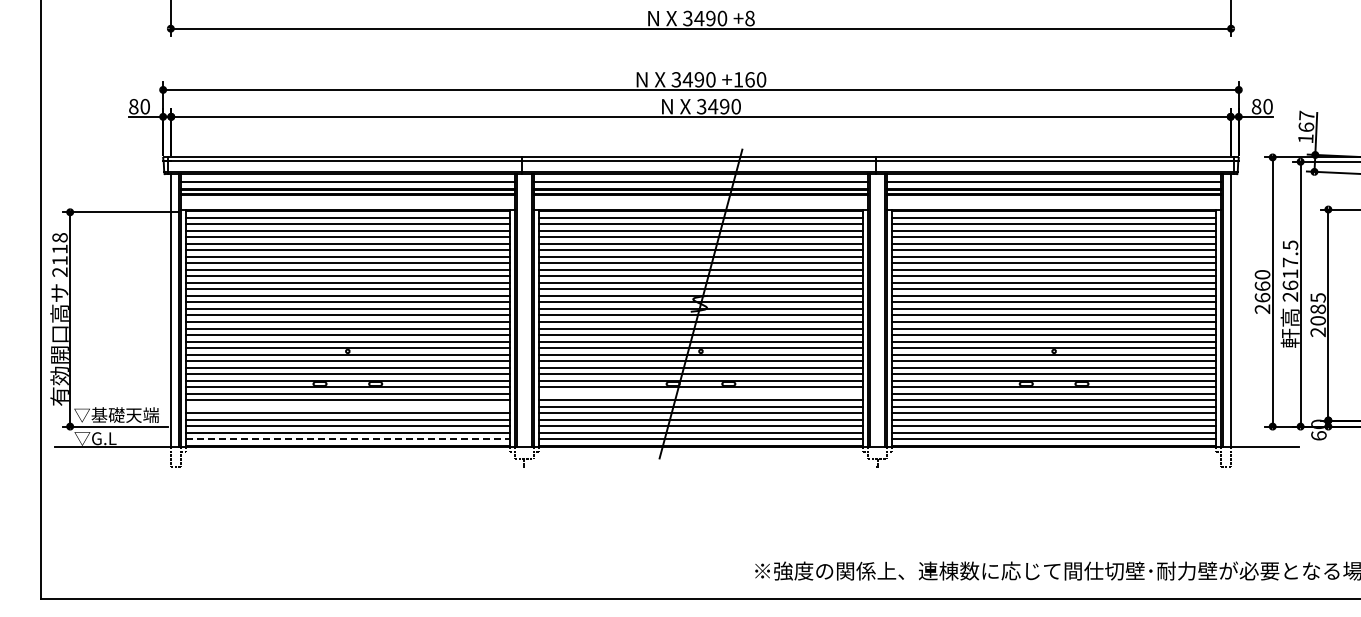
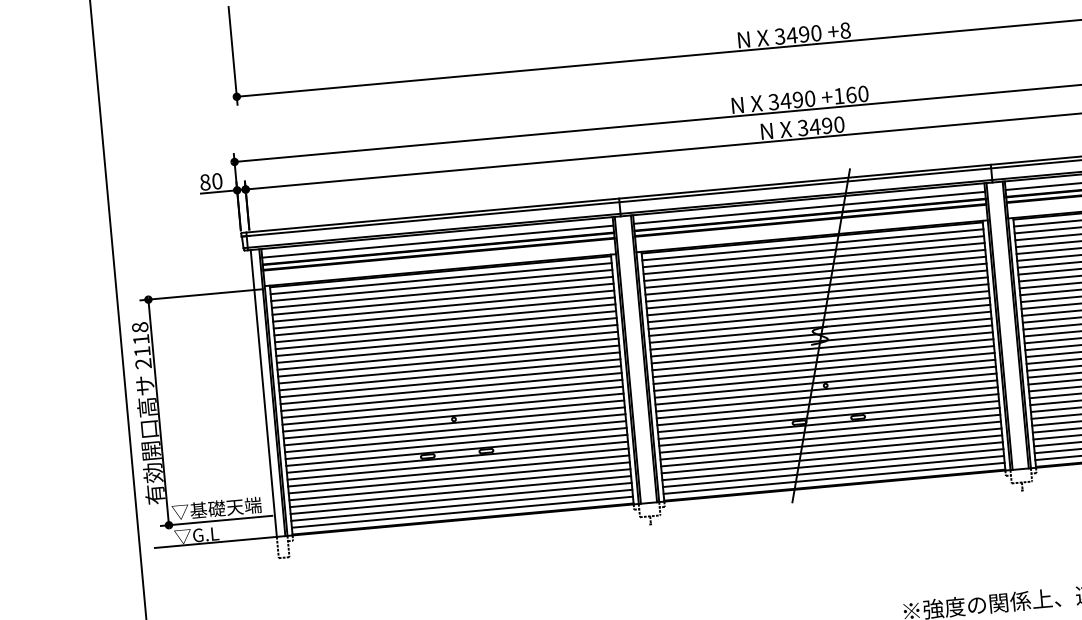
line: (700, 393) -> (829, 430), added
line: (347, 406) -> (458, 477), added
line: (348, 439) -> (463, 512), dashed -> solid

